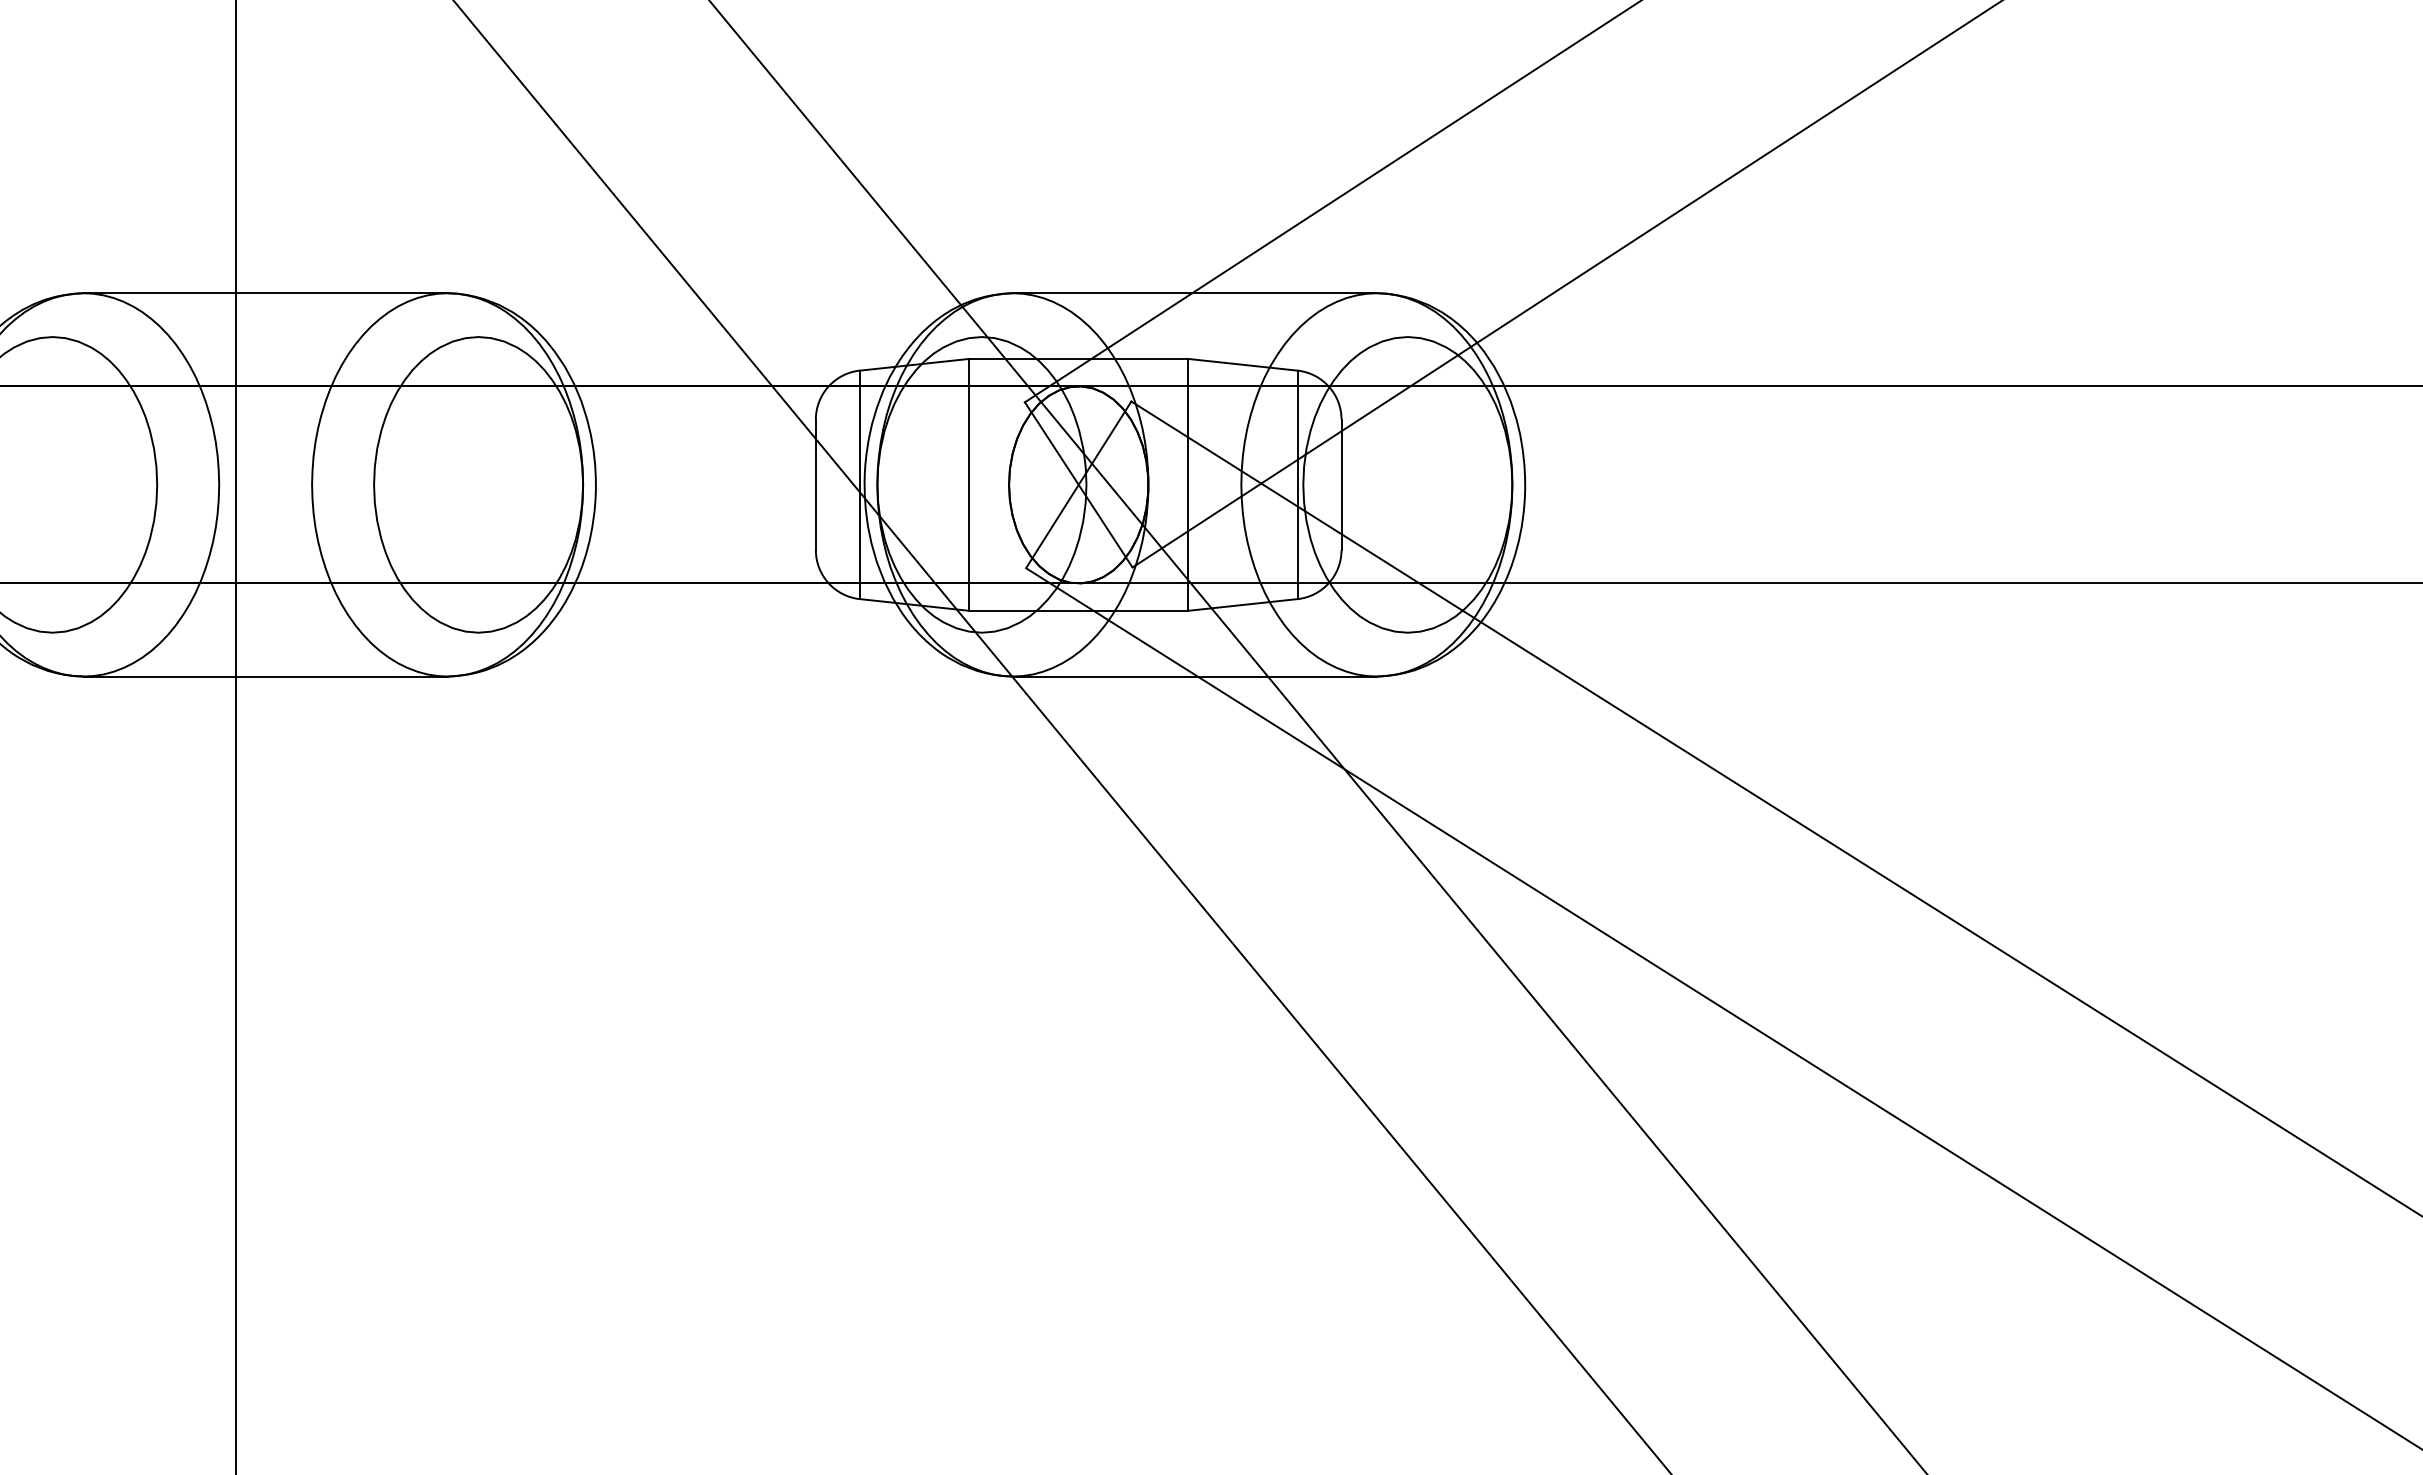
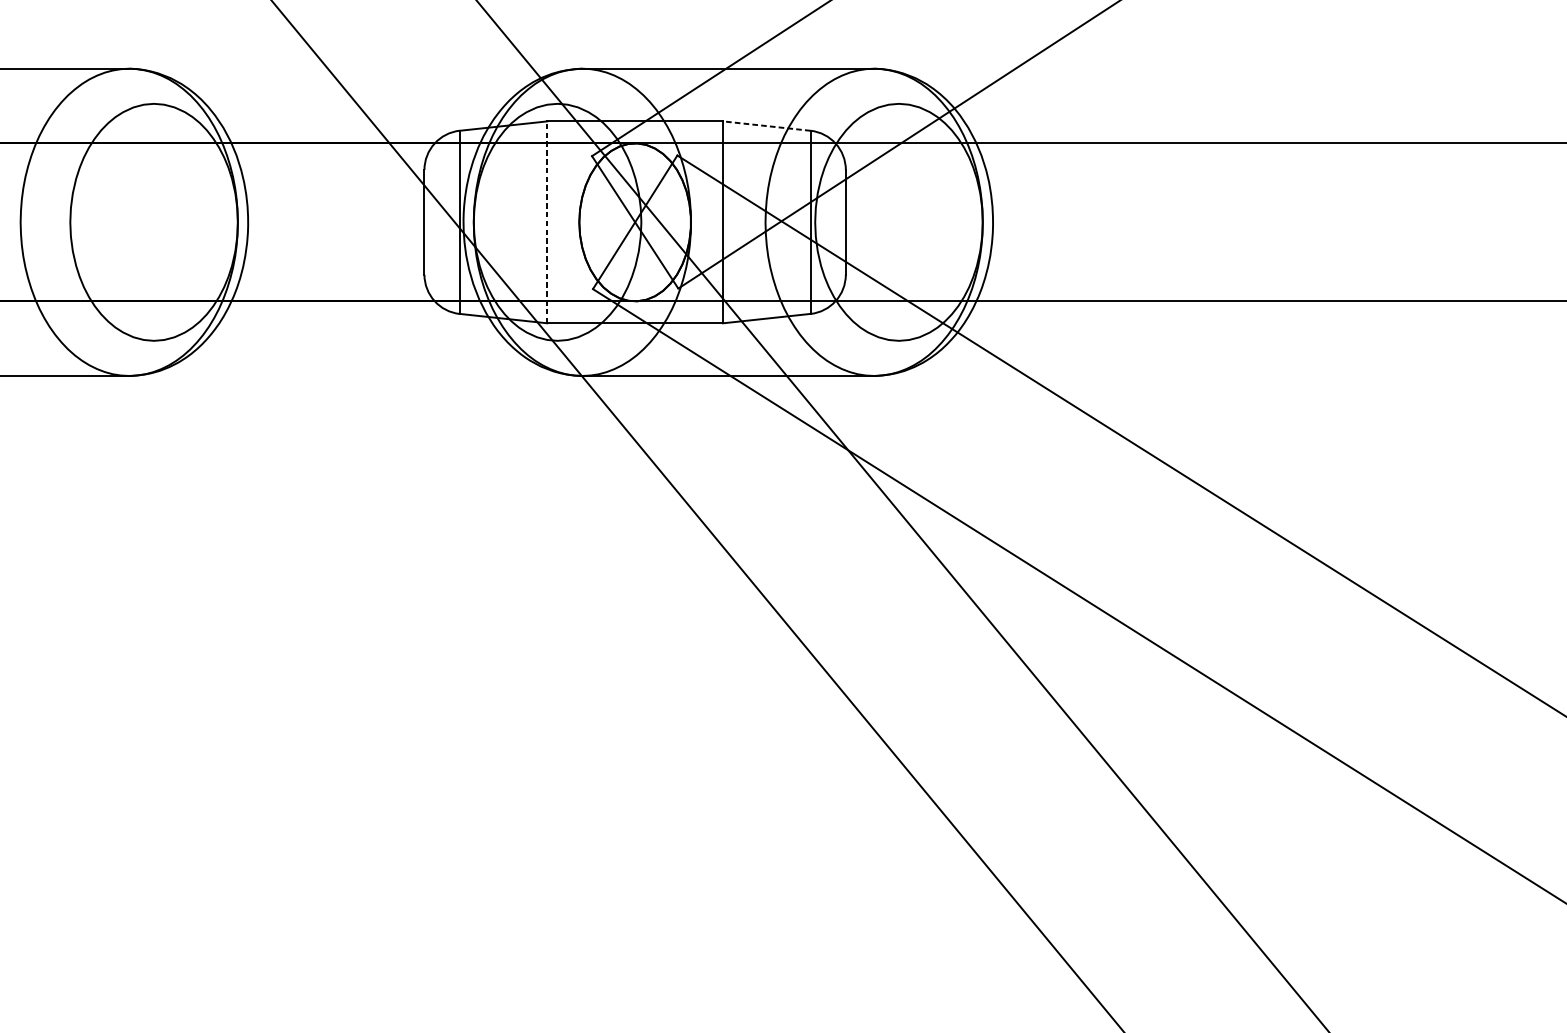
line: (1242, 364) -> (766, 125), solid -> dashed
line: (969, 484) -> (547, 222), solid -> dashed

